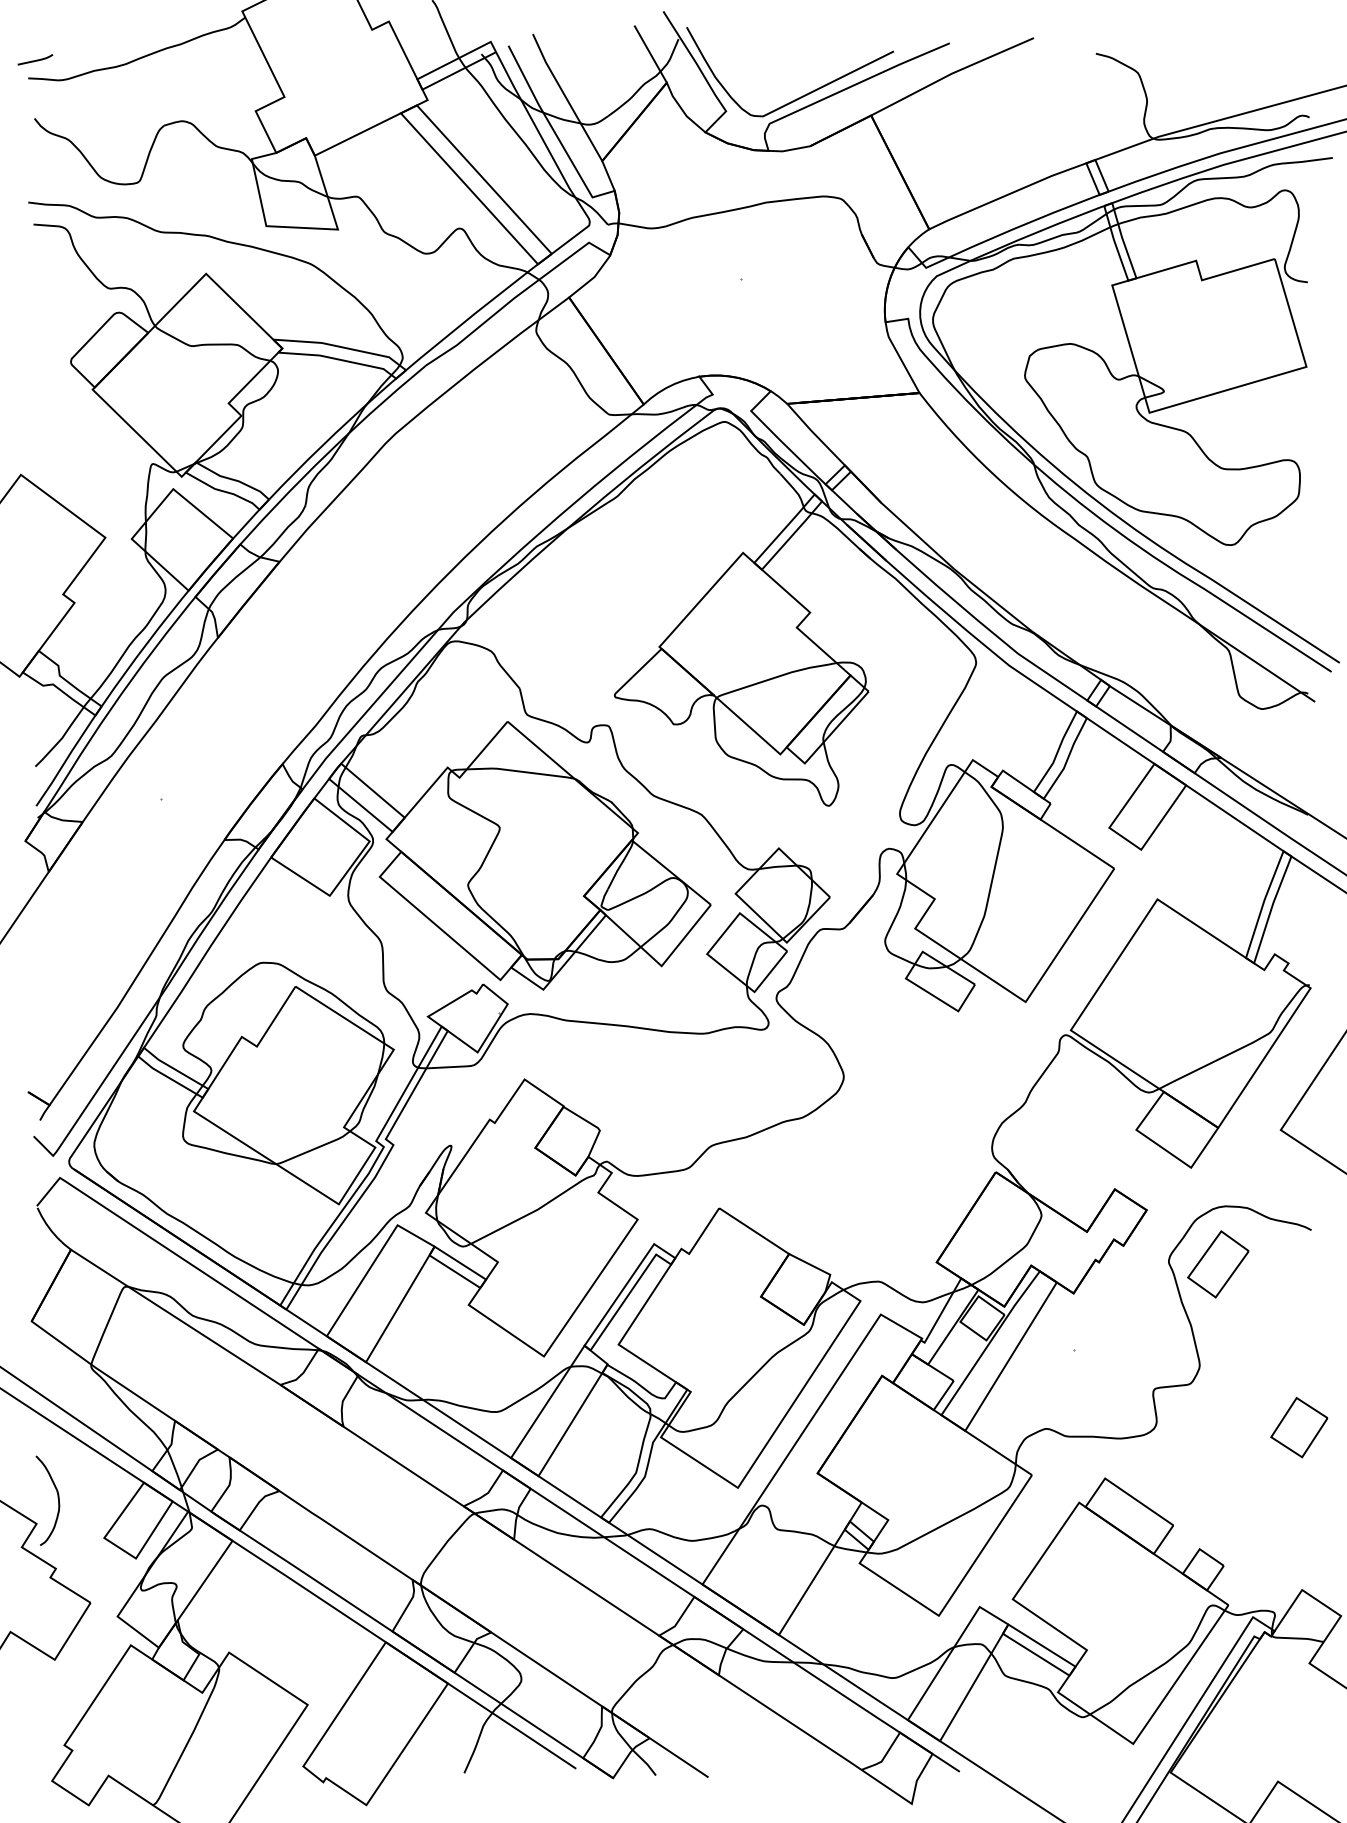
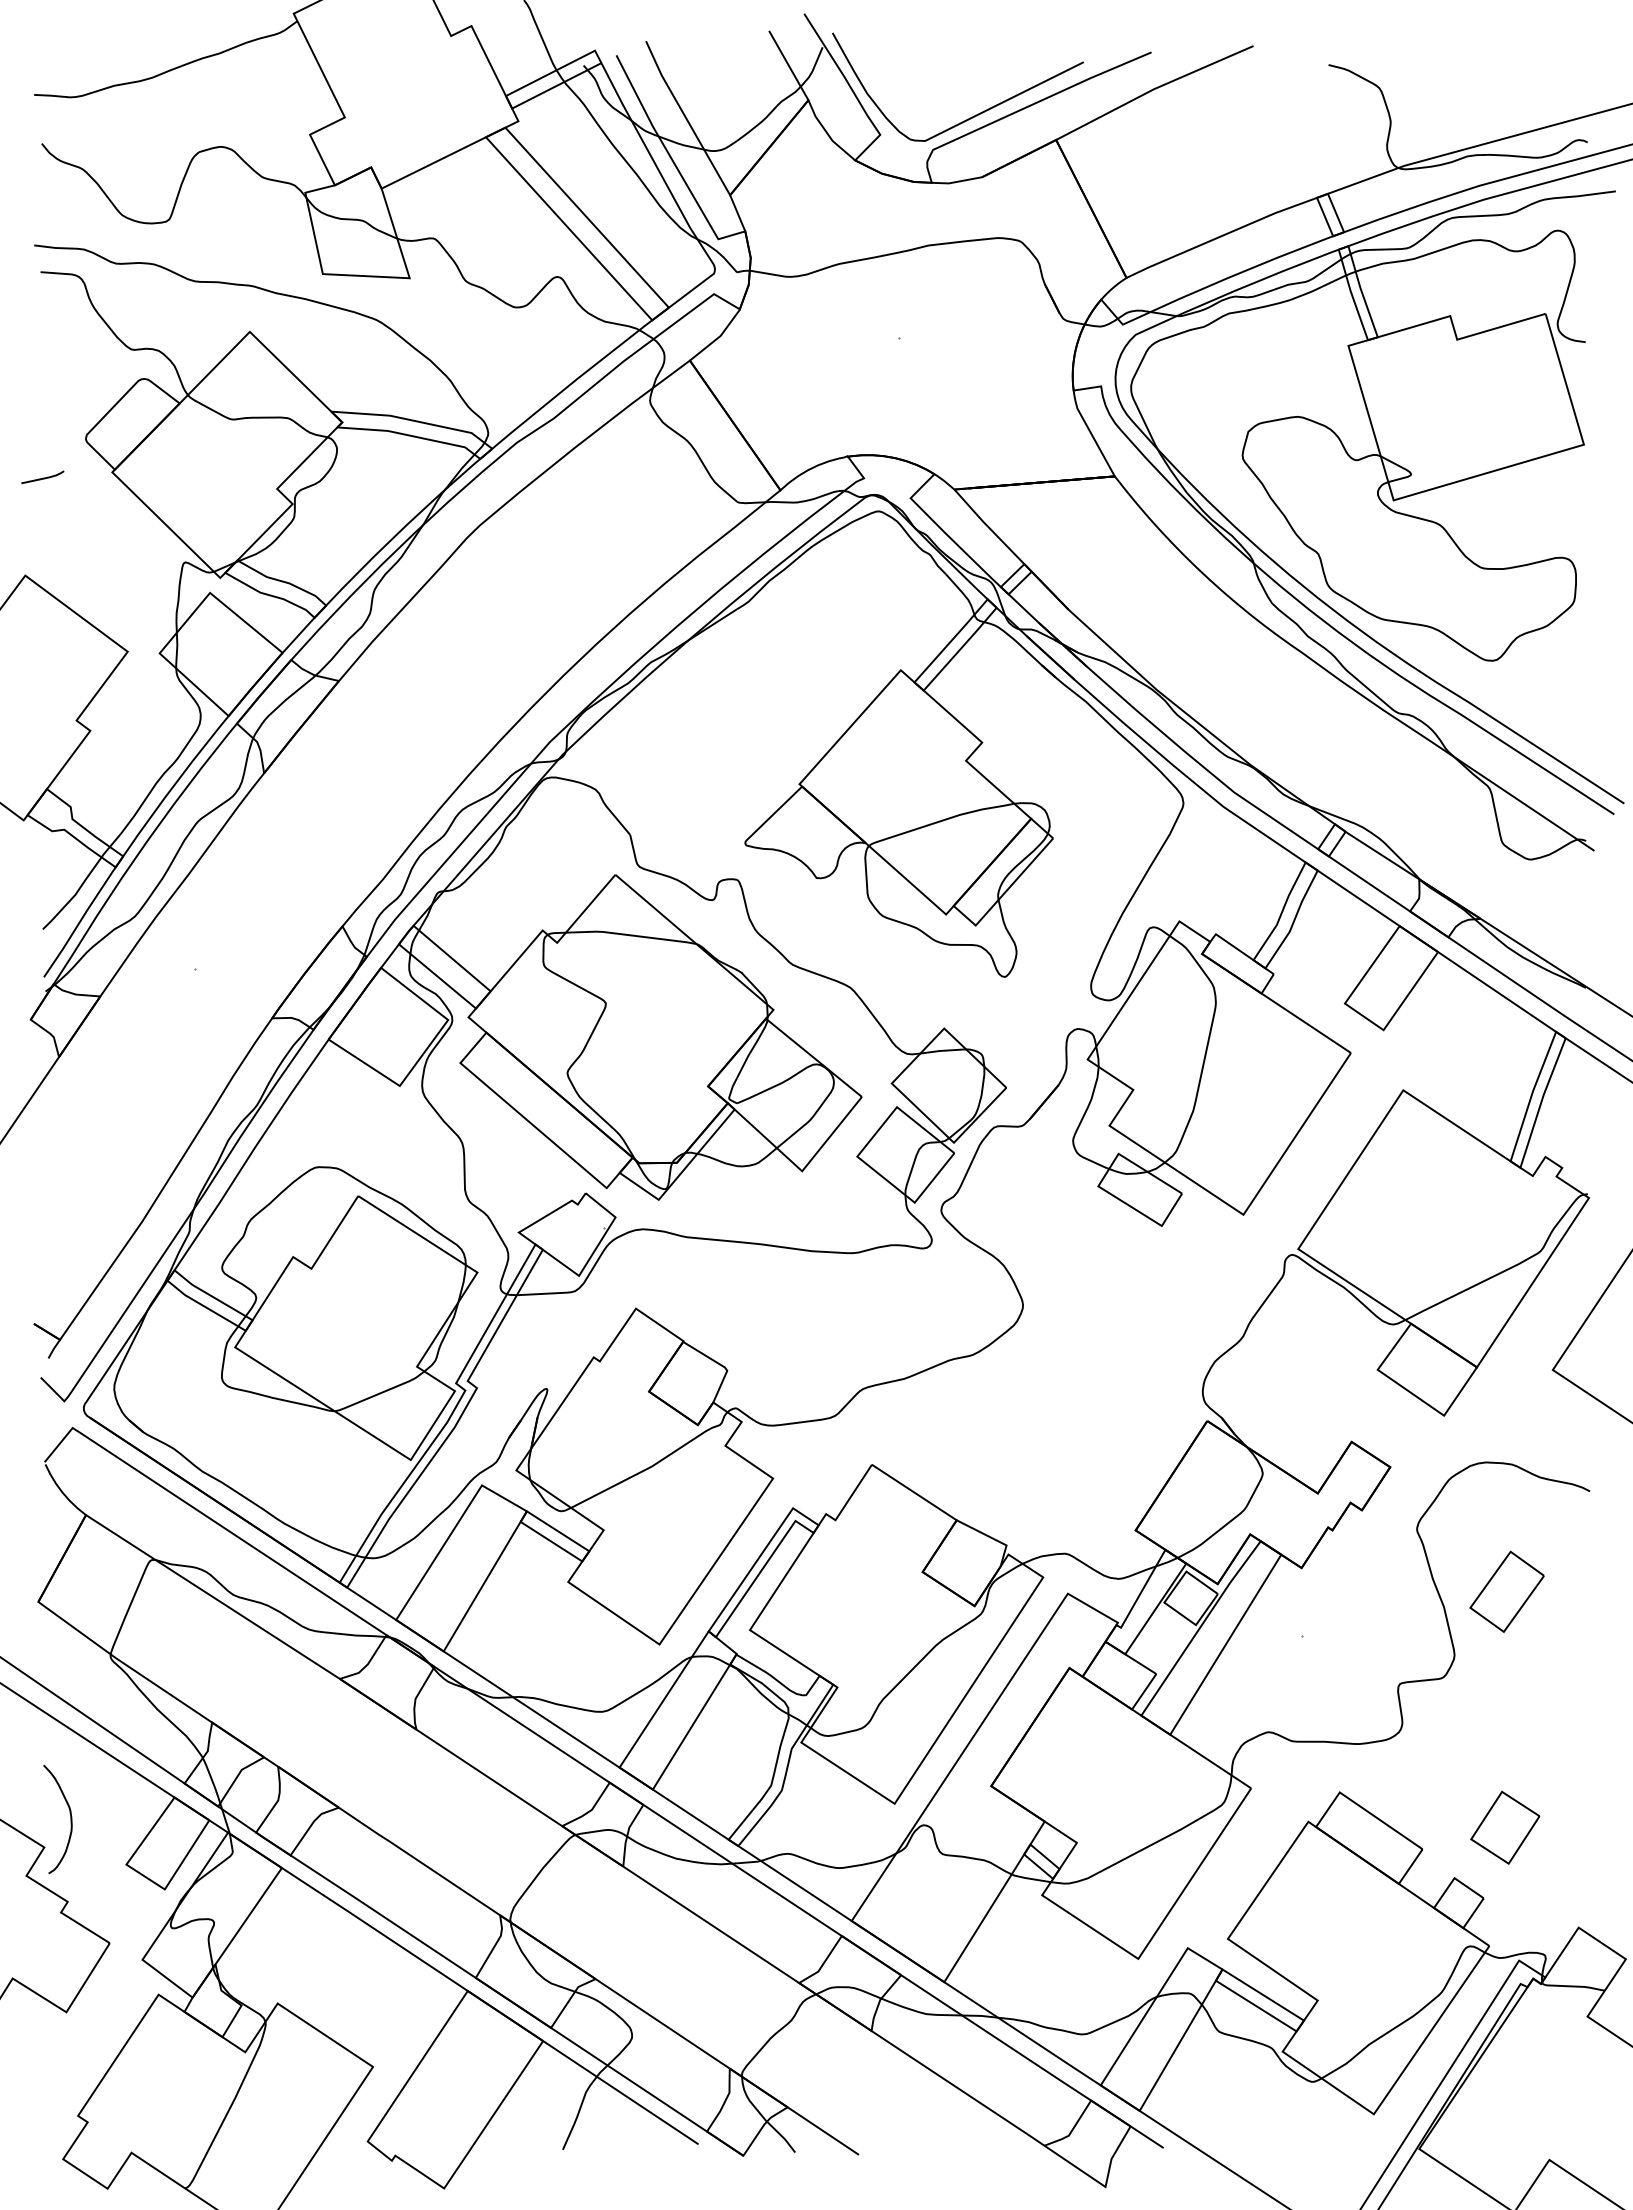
line: (35, 59) -> (42, 477), moved
part: (1217, 1264) -> (1506, 1591), moved
part: (1299, 1427) -> (1505, 1827), moved

